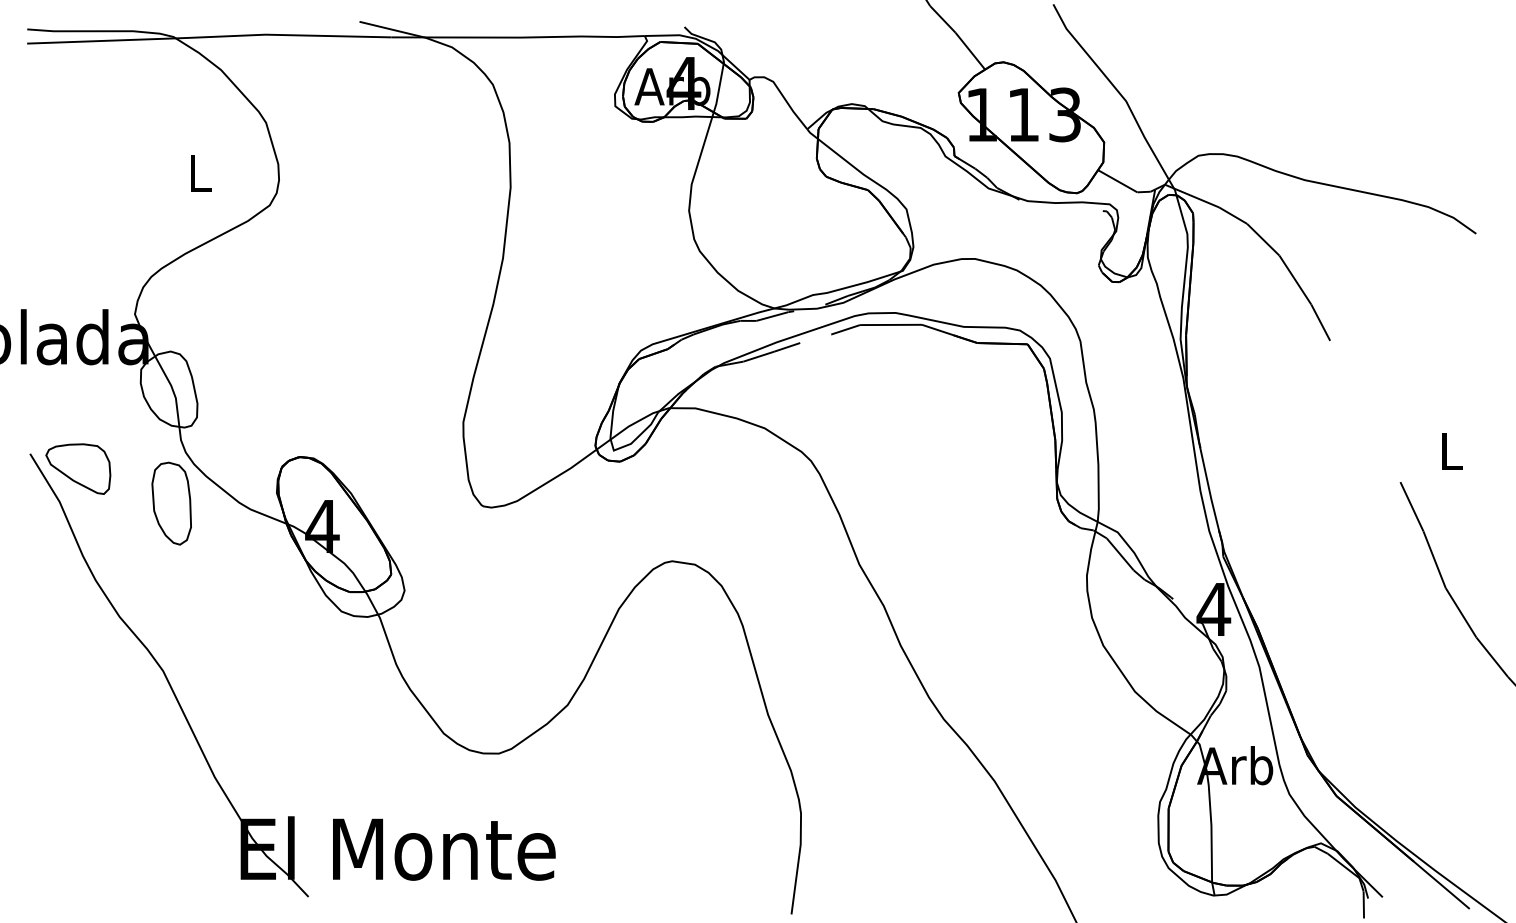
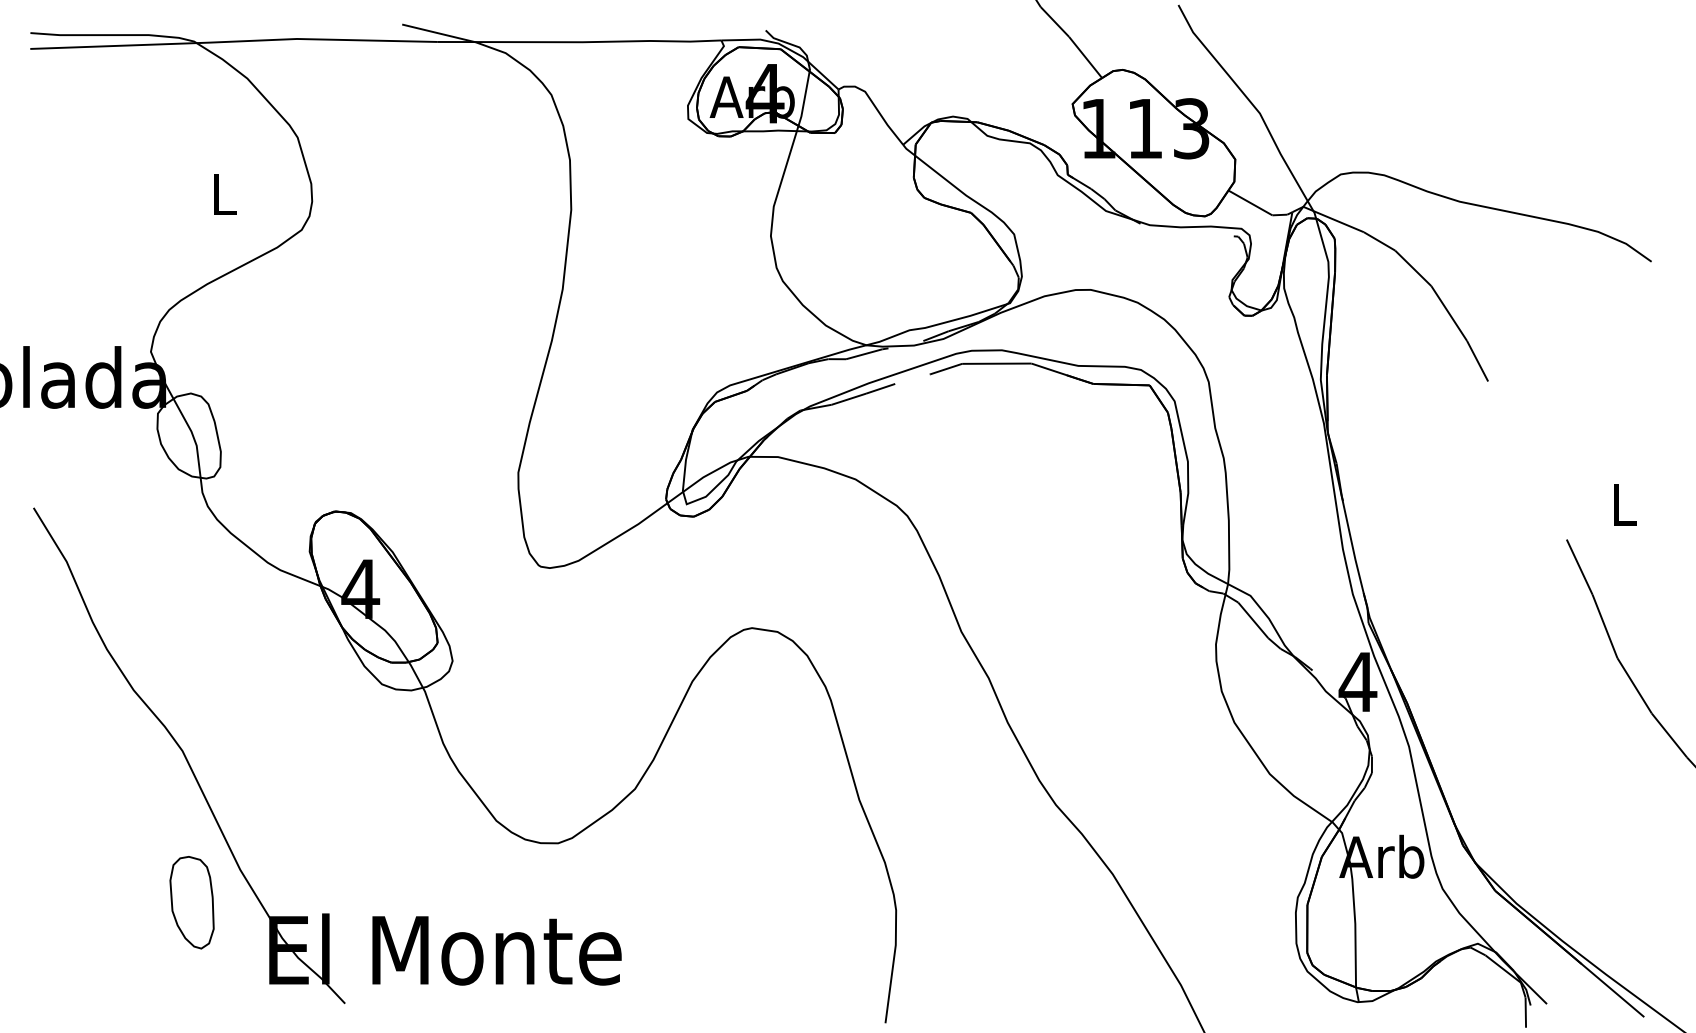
part: (78, 468) -> (87, 524), removed
part: (171, 503) -> (191, 902), moved

